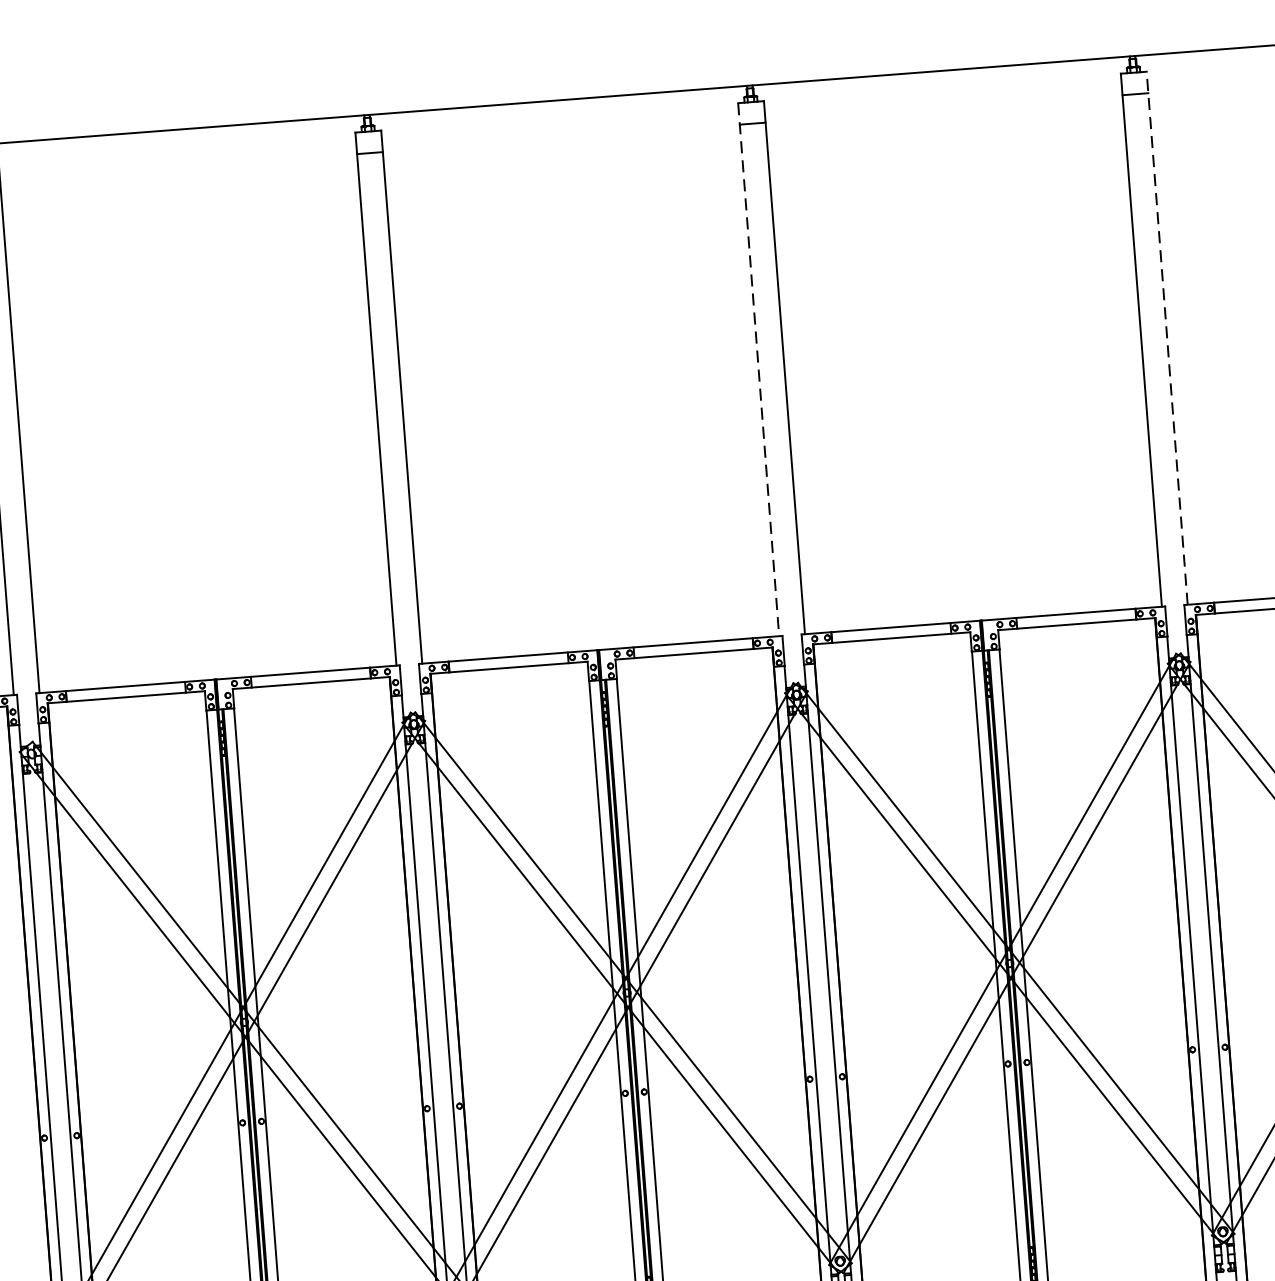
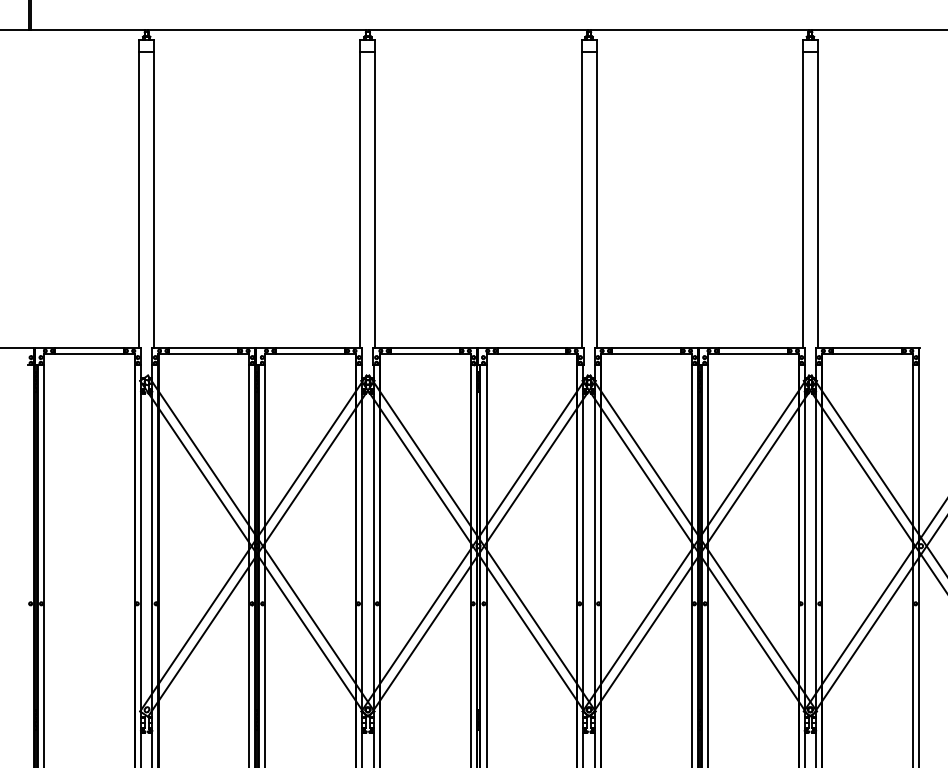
line: (1166, 337) -> (817, 193), dashed -> solid
line: (758, 370) -> (581, 194), dashed -> solid

